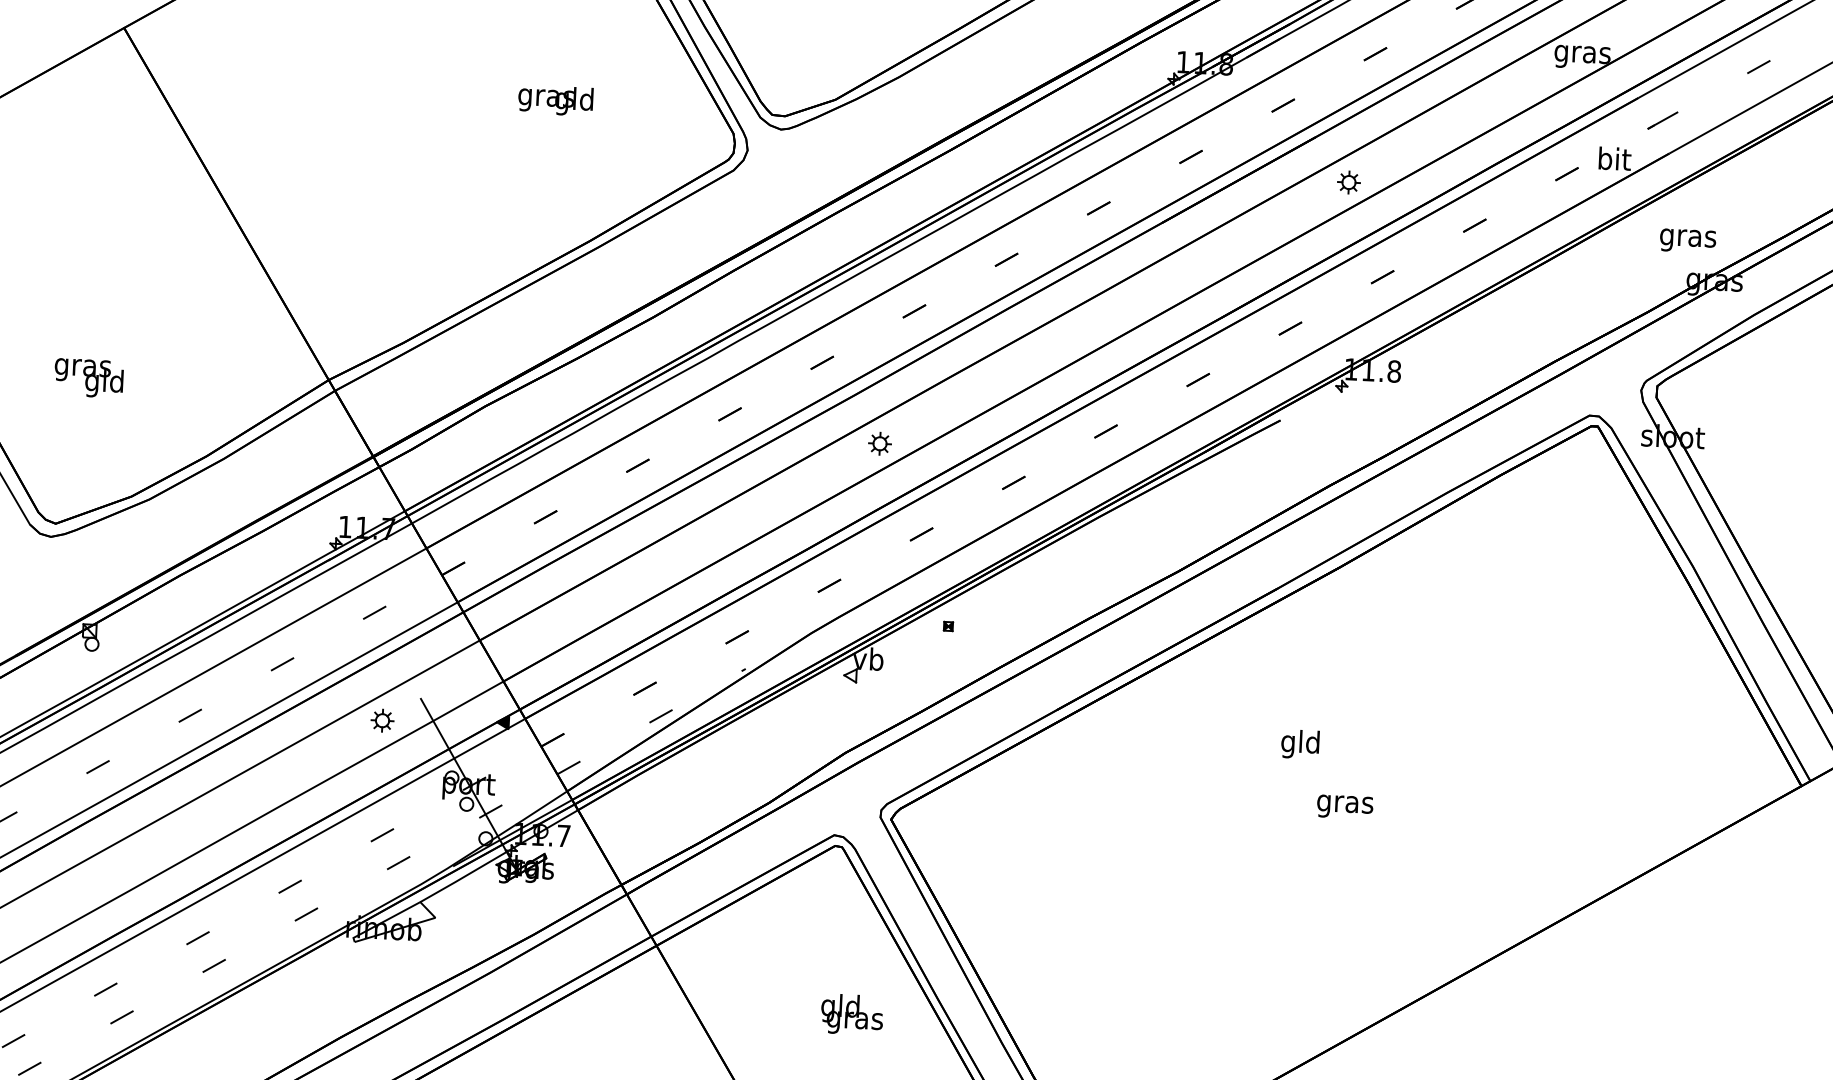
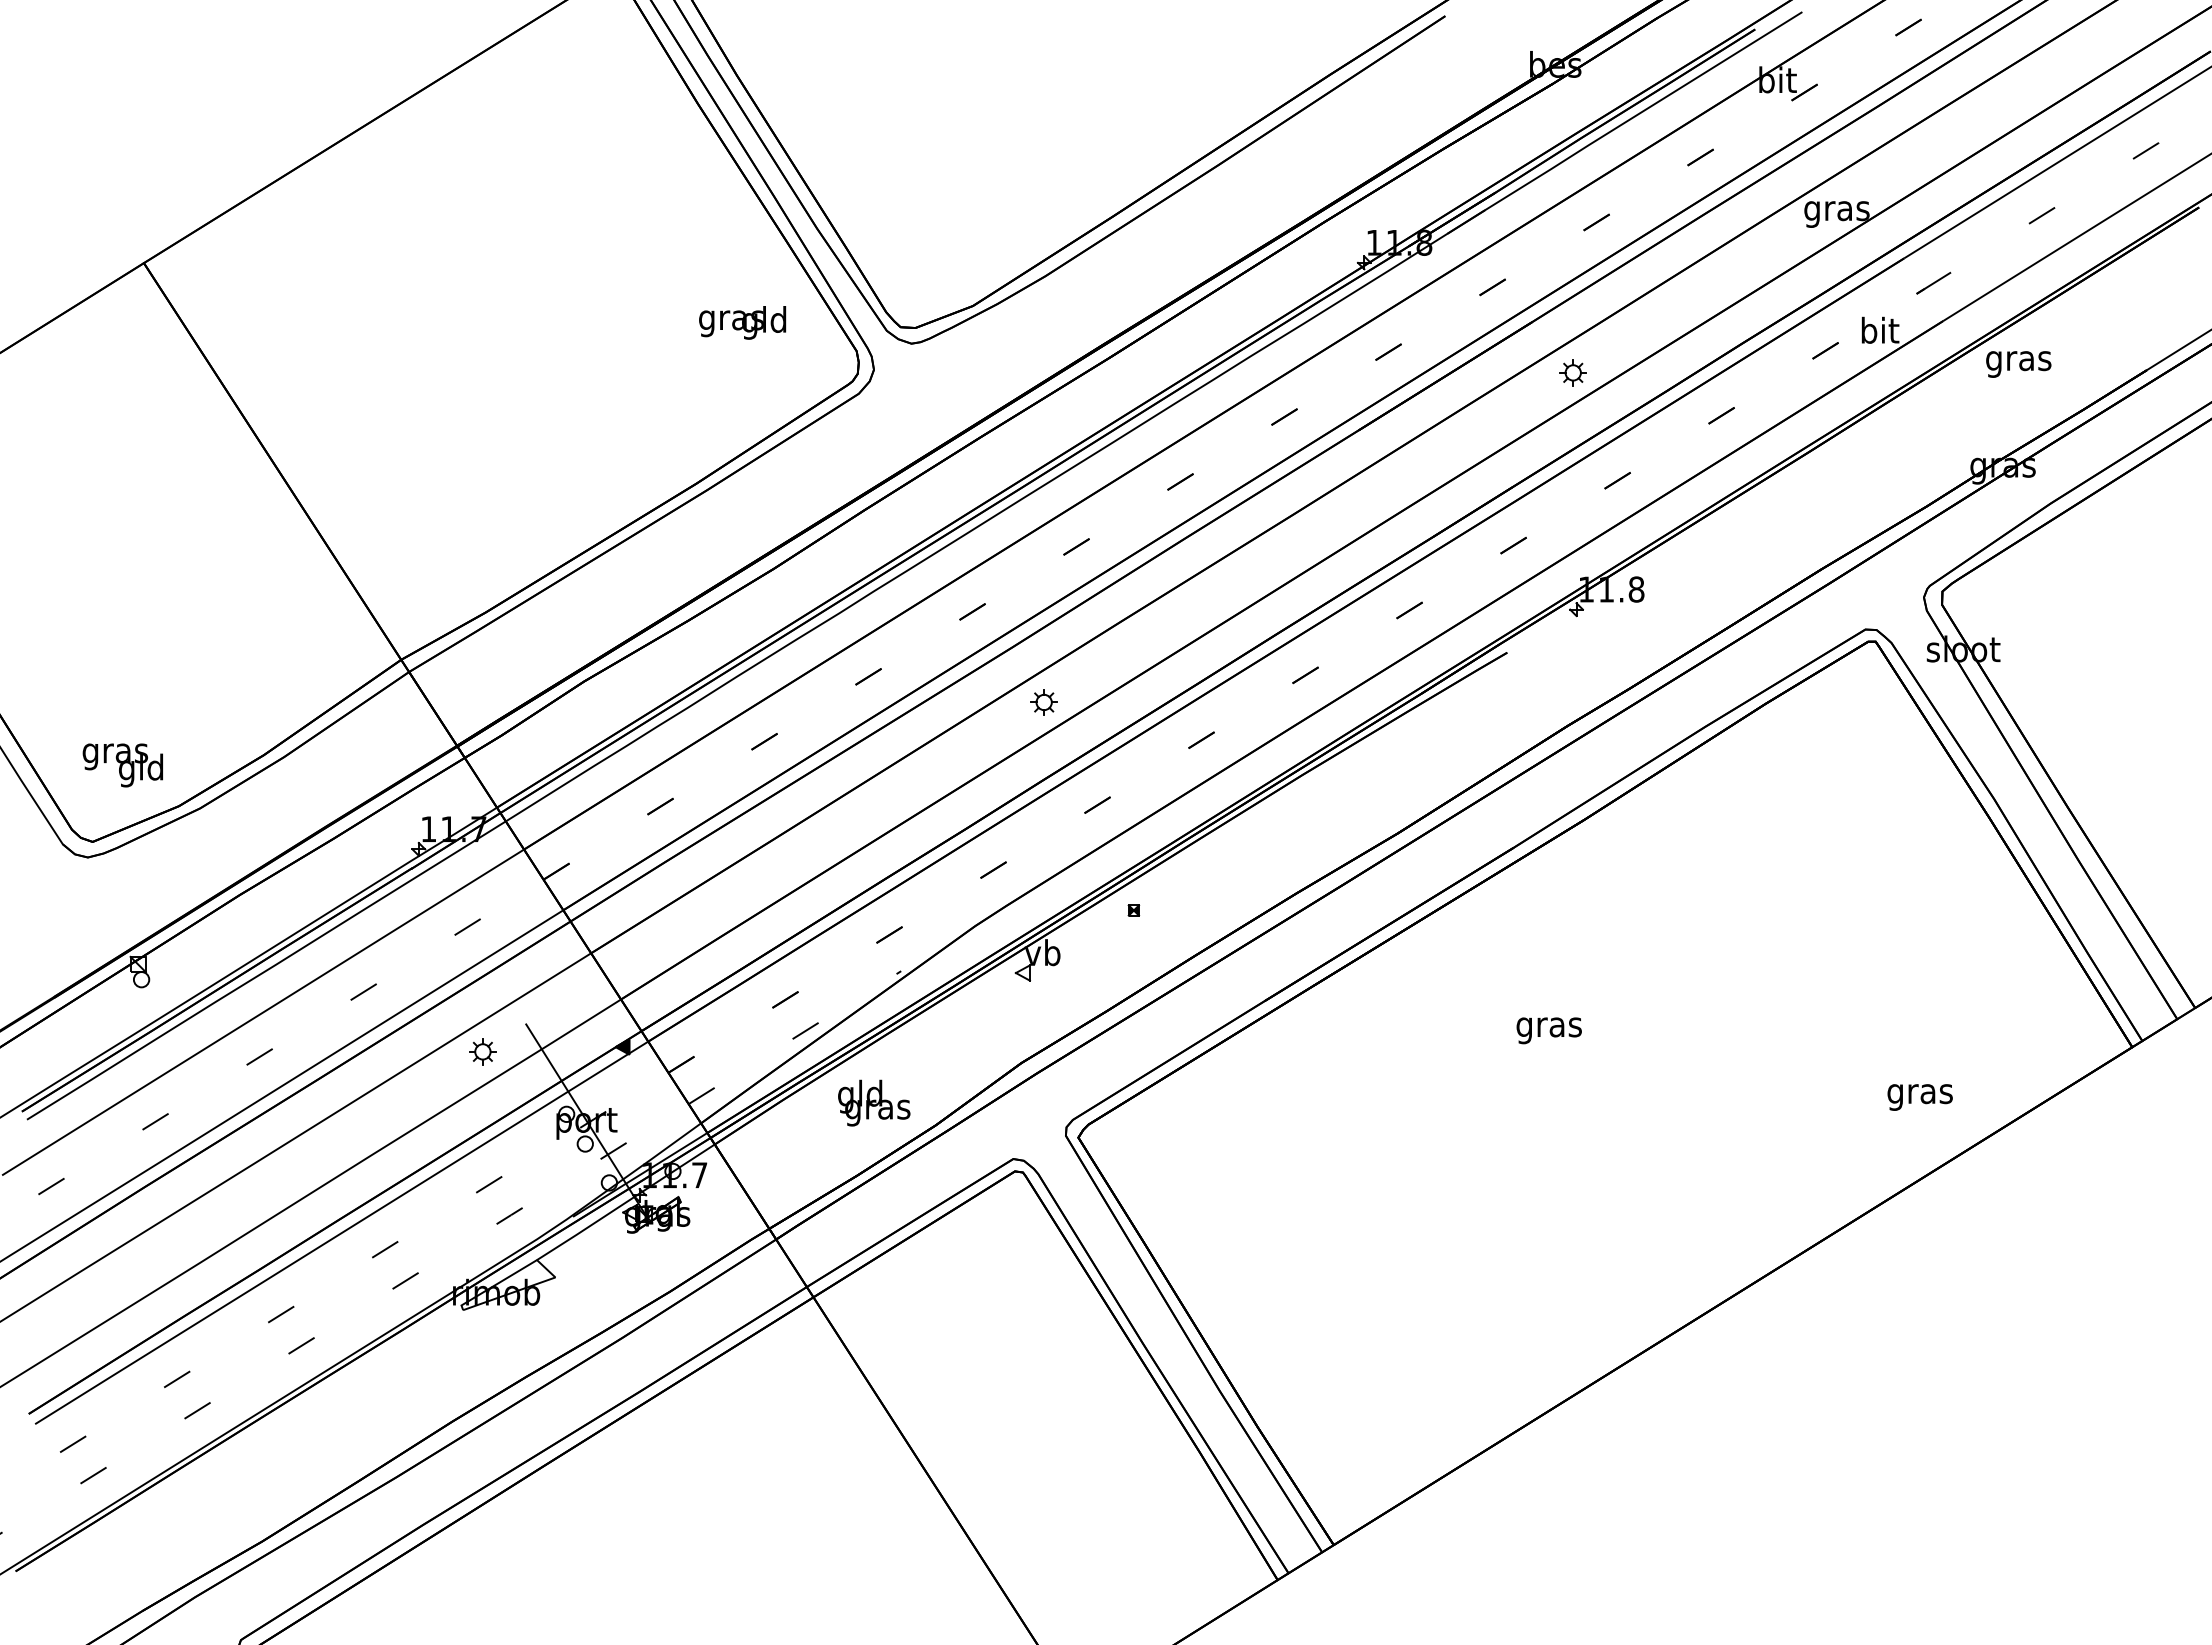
text: (555, 100) -> (742, 322), moved
text: (1687, 241) -> (2018, 364), moved
text: (88, 378) -> (122, 765), moved
text: (1300, 744) -> (1548, 1027), gld -> gras
text: (1344, 807) -> (1919, 1097), moved
text: (852, 1014) -> (874, 1102), moved

